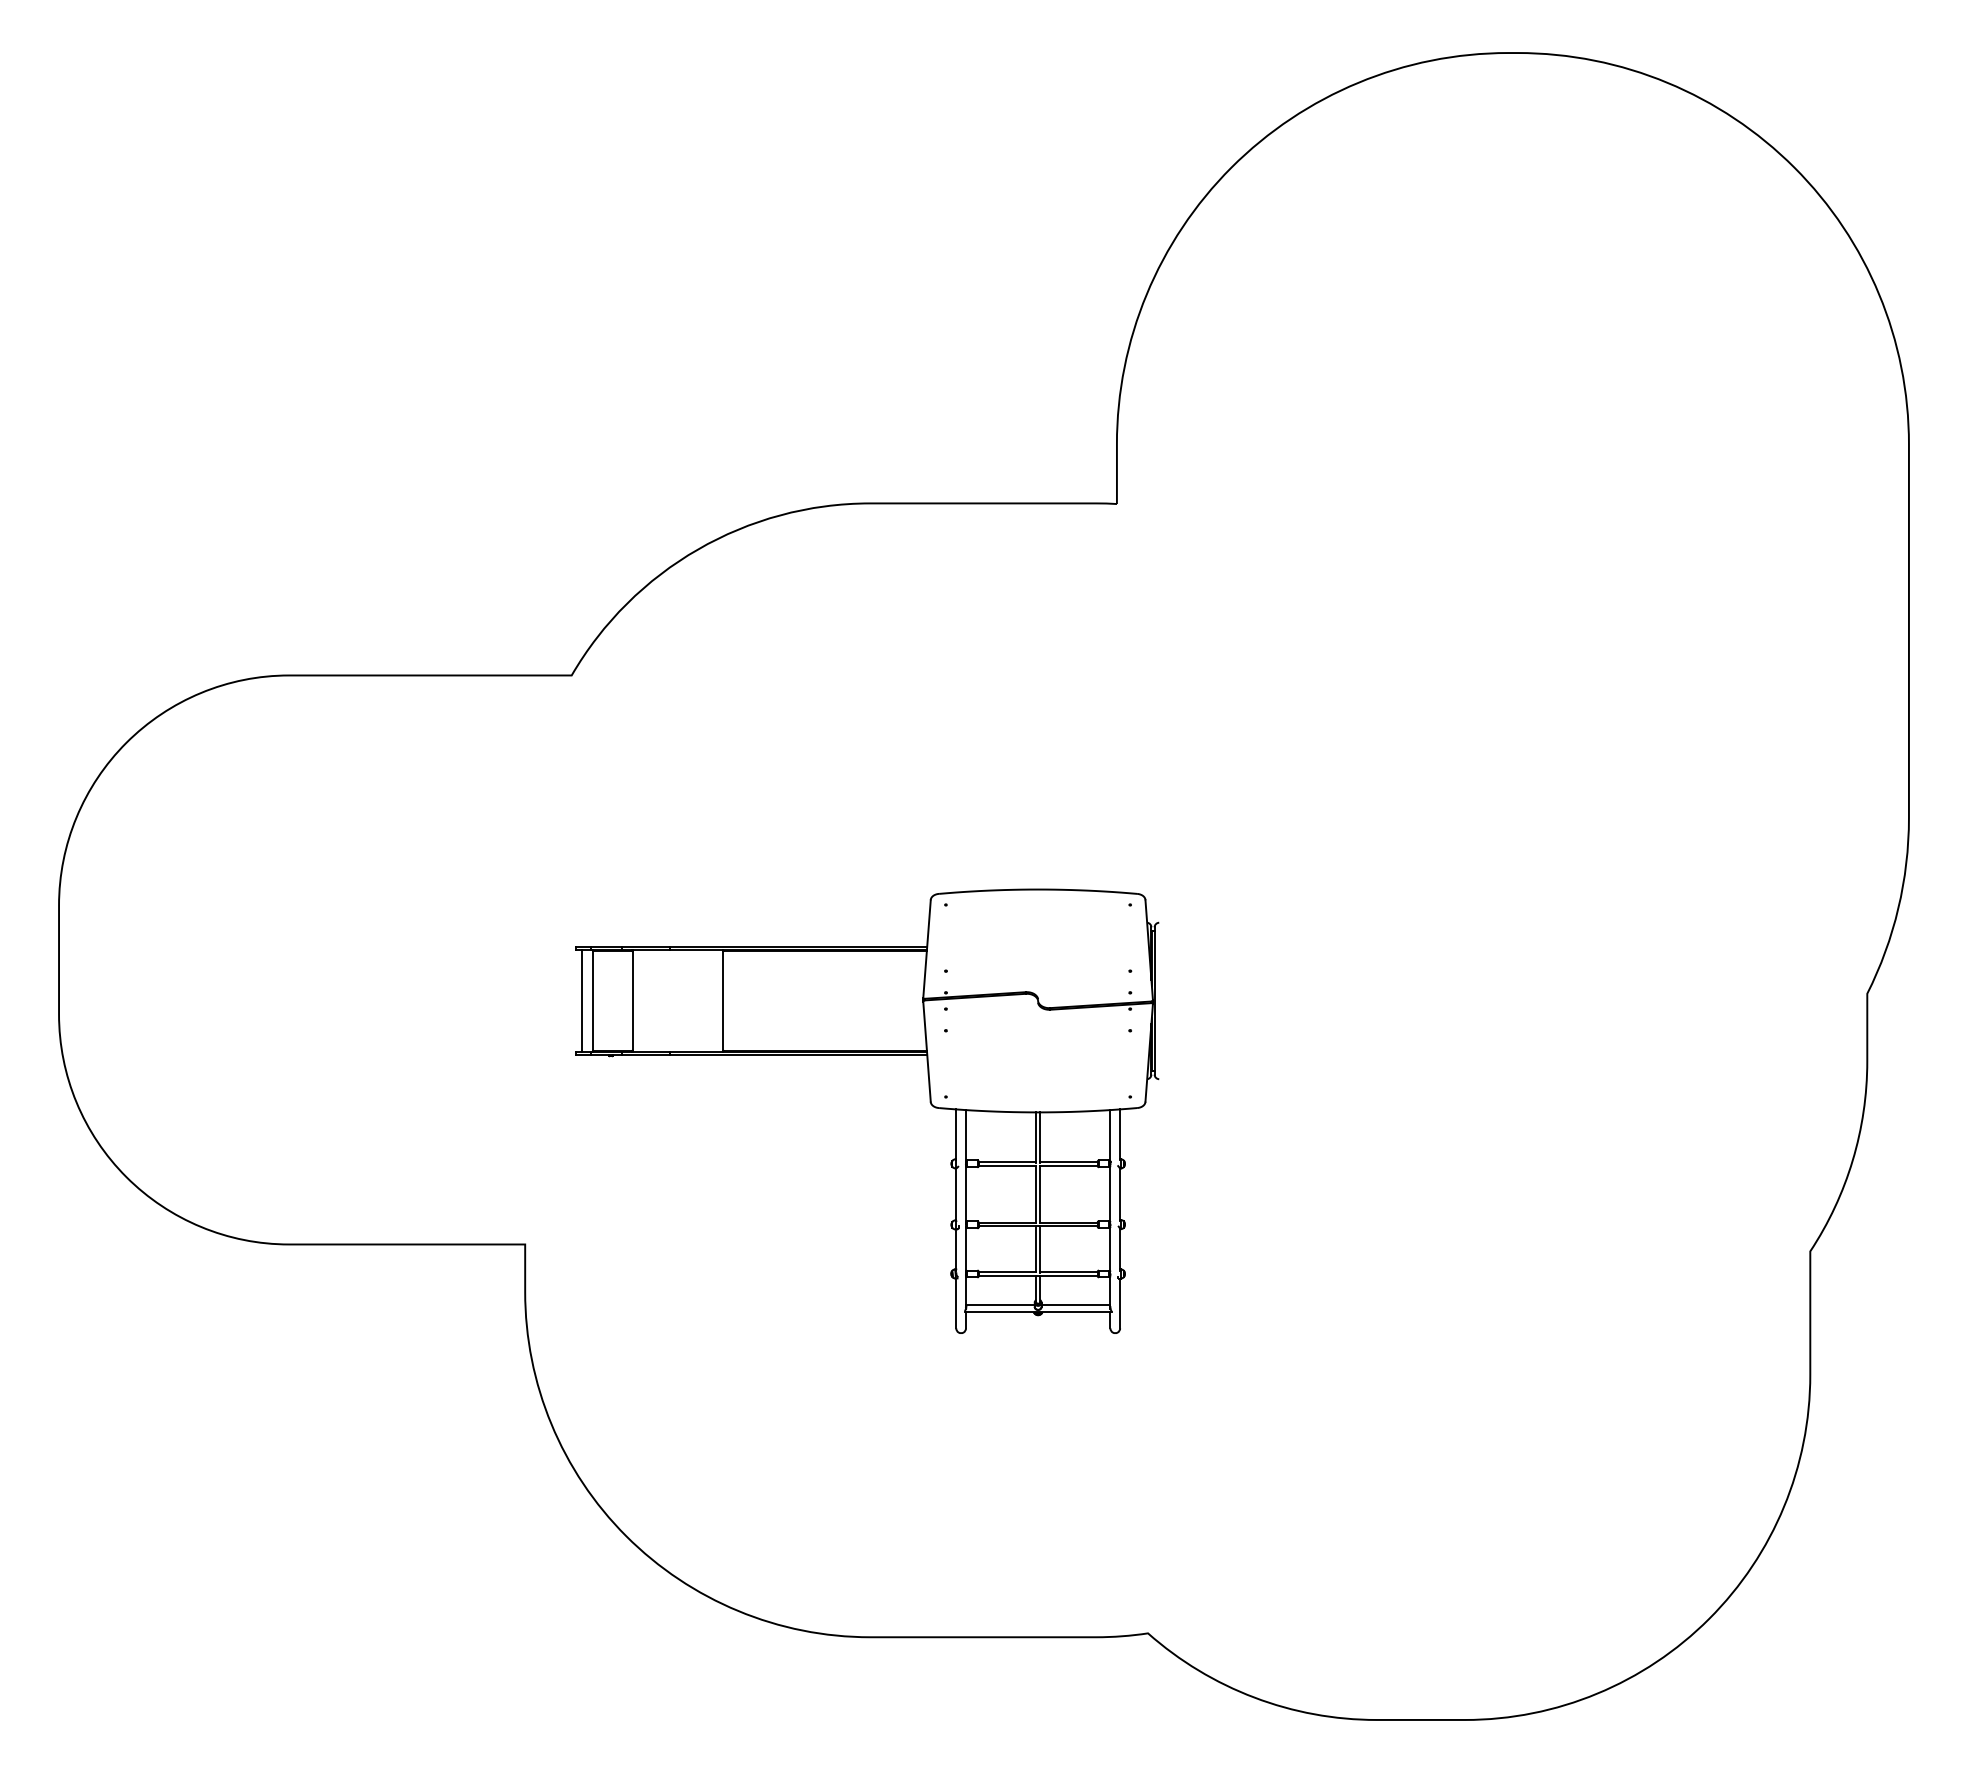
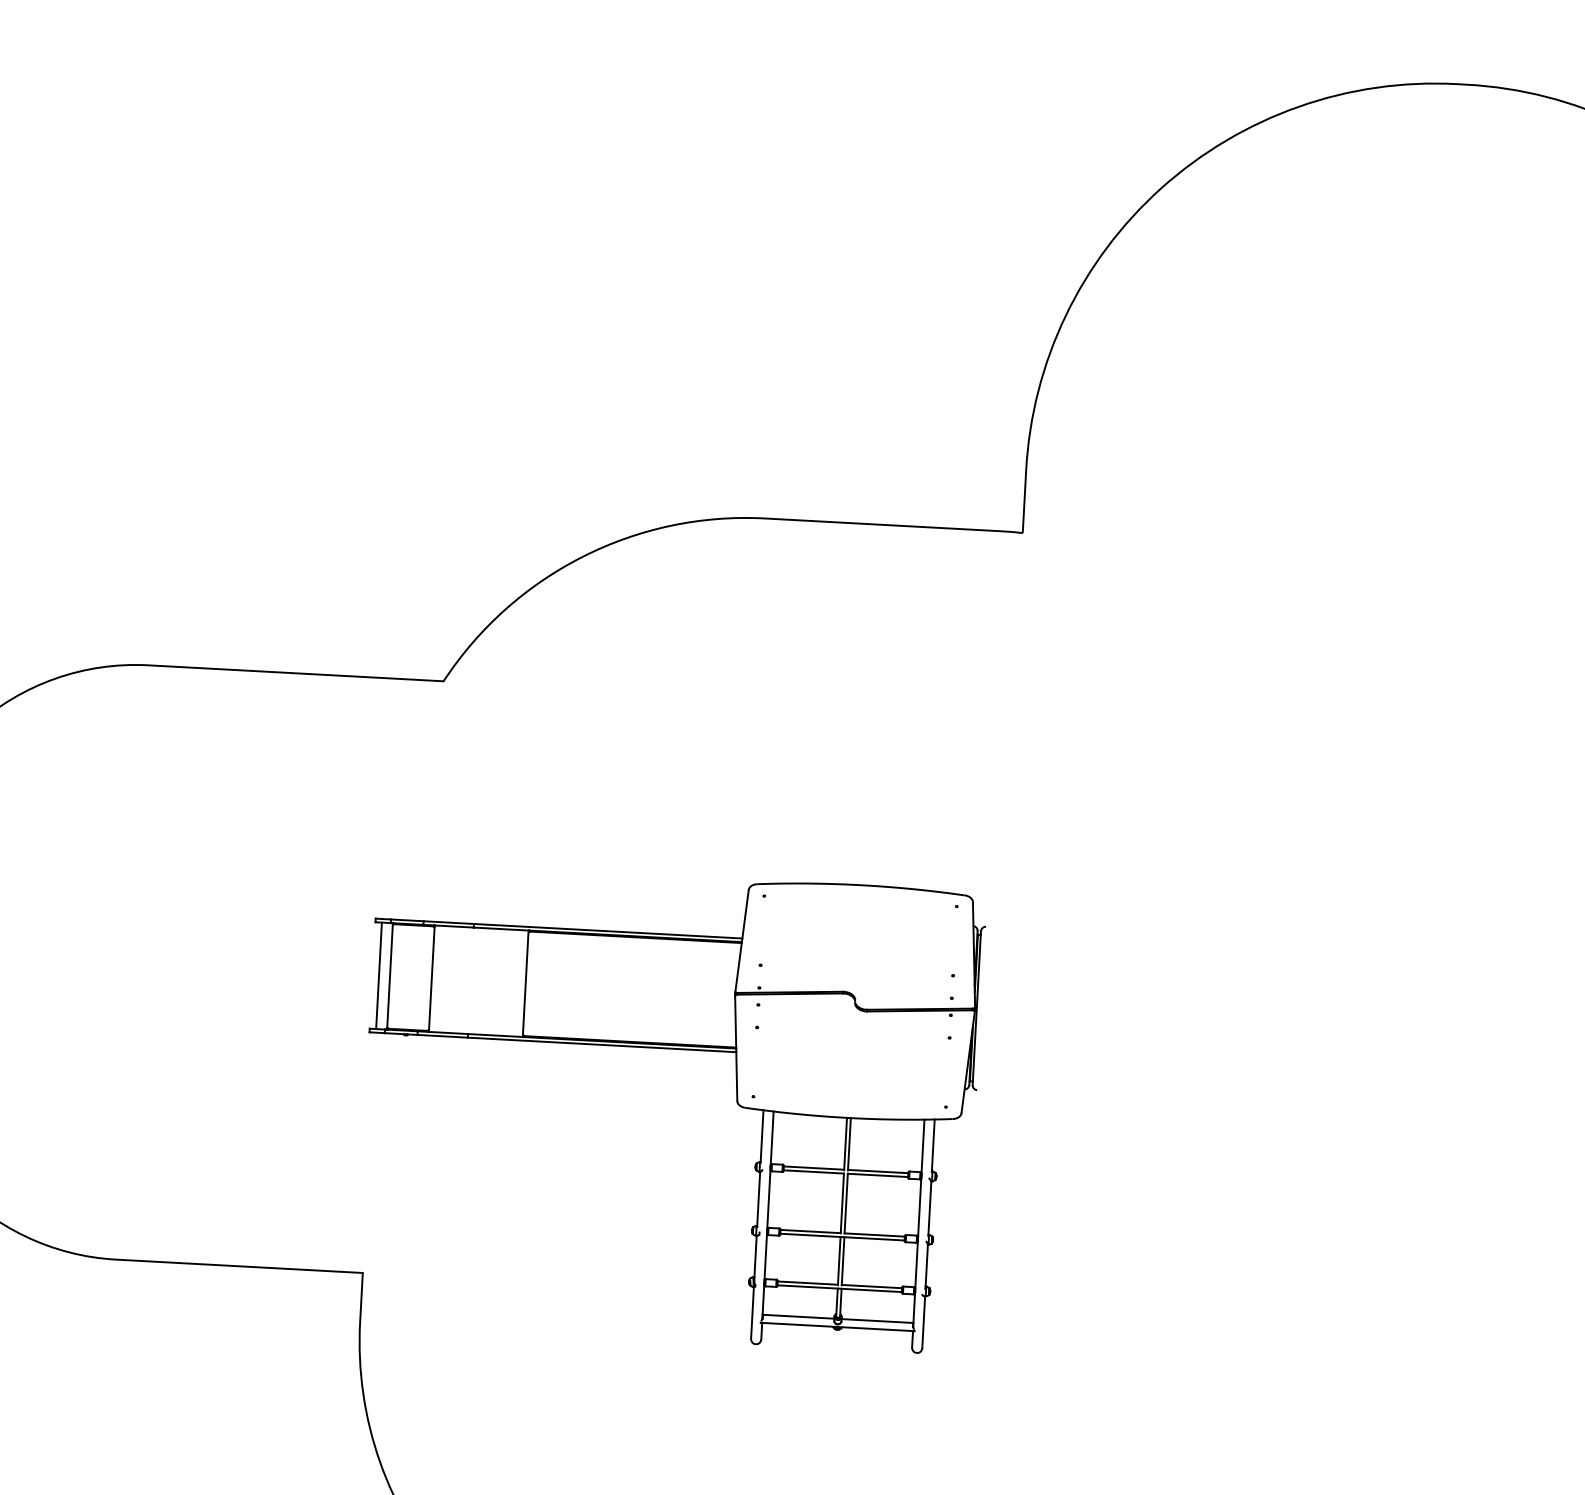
part: (867, 1055) -> (673, 1048), moved

